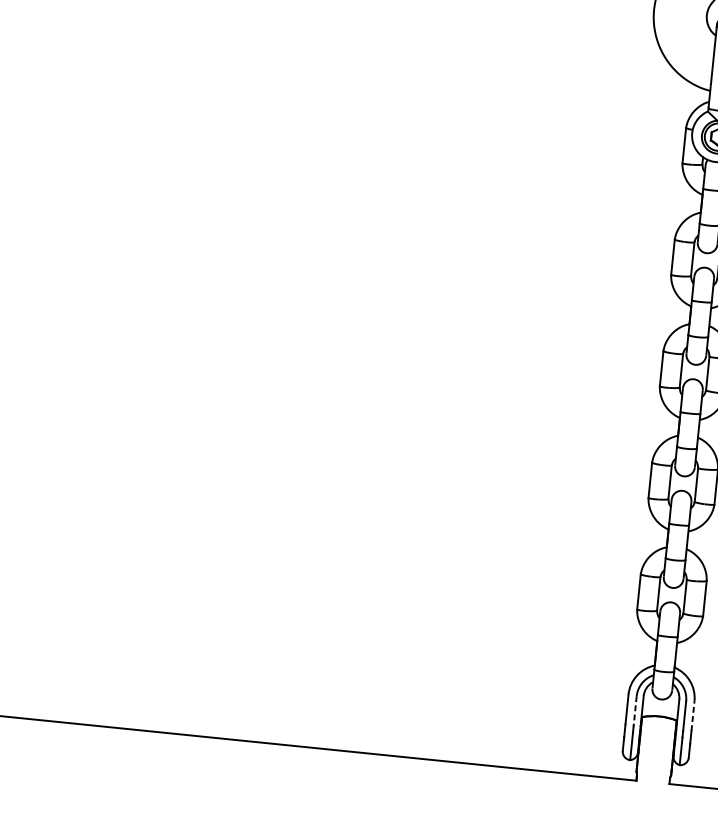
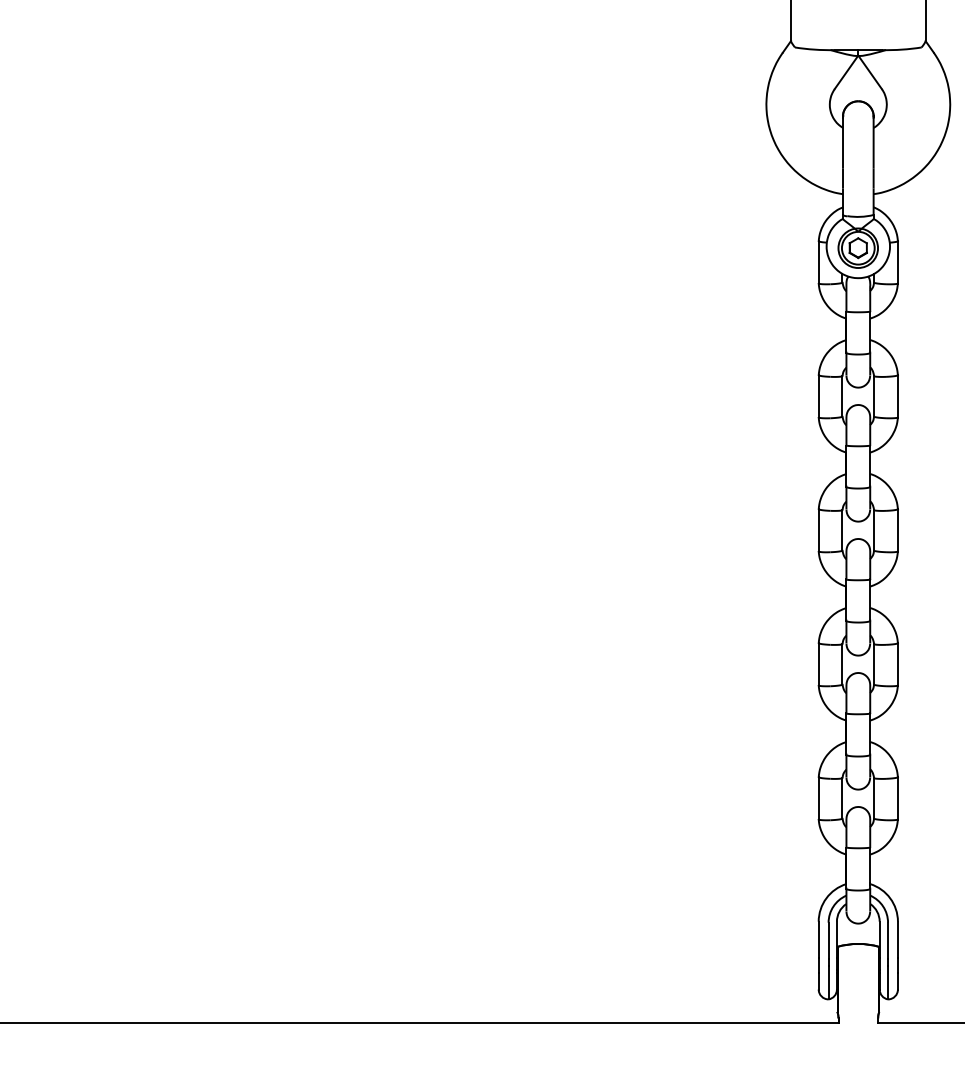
line: (635, 711) -> (828, 940), dashed -> solid
line: (692, 716) -> (897, 939), dashed -> solid

